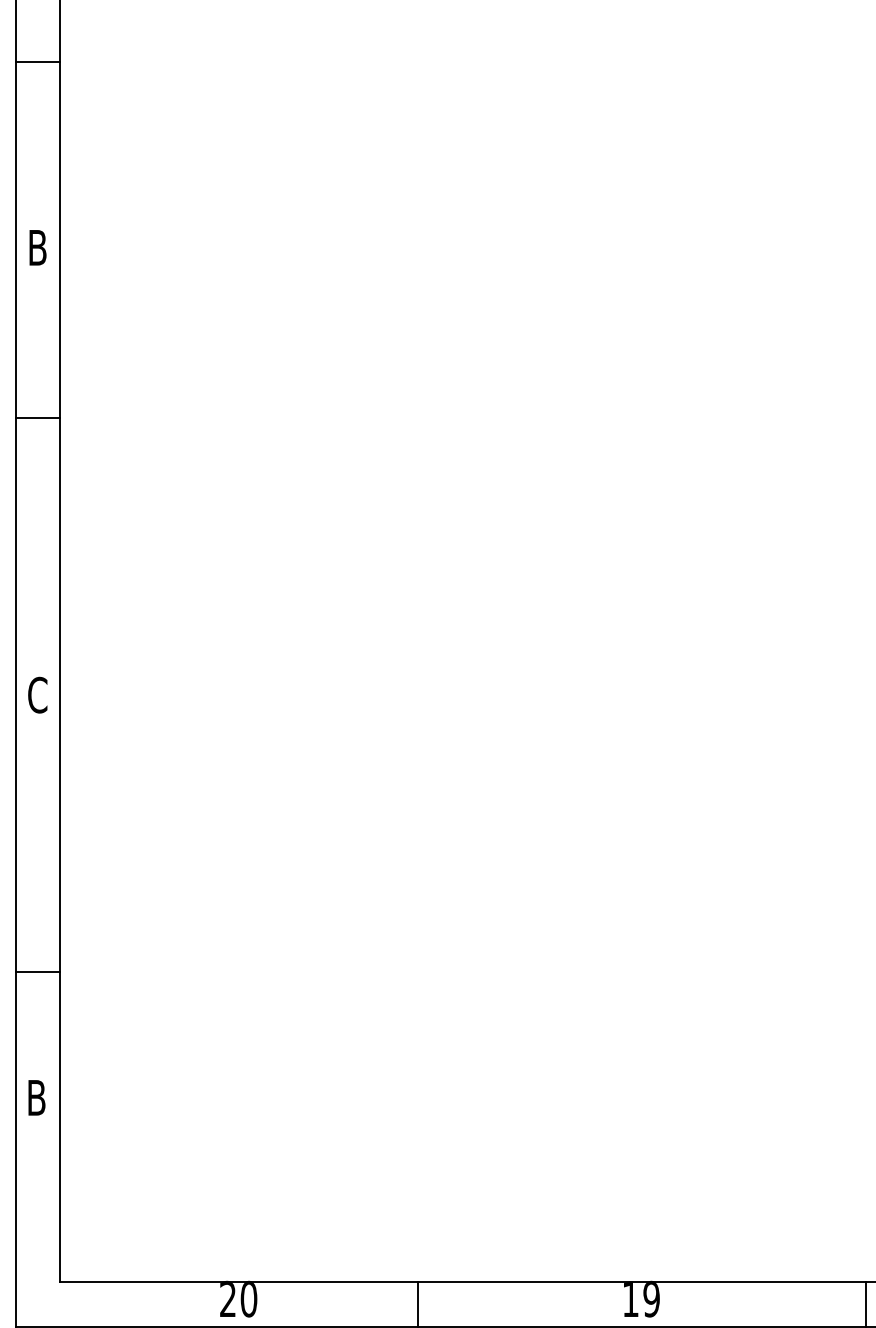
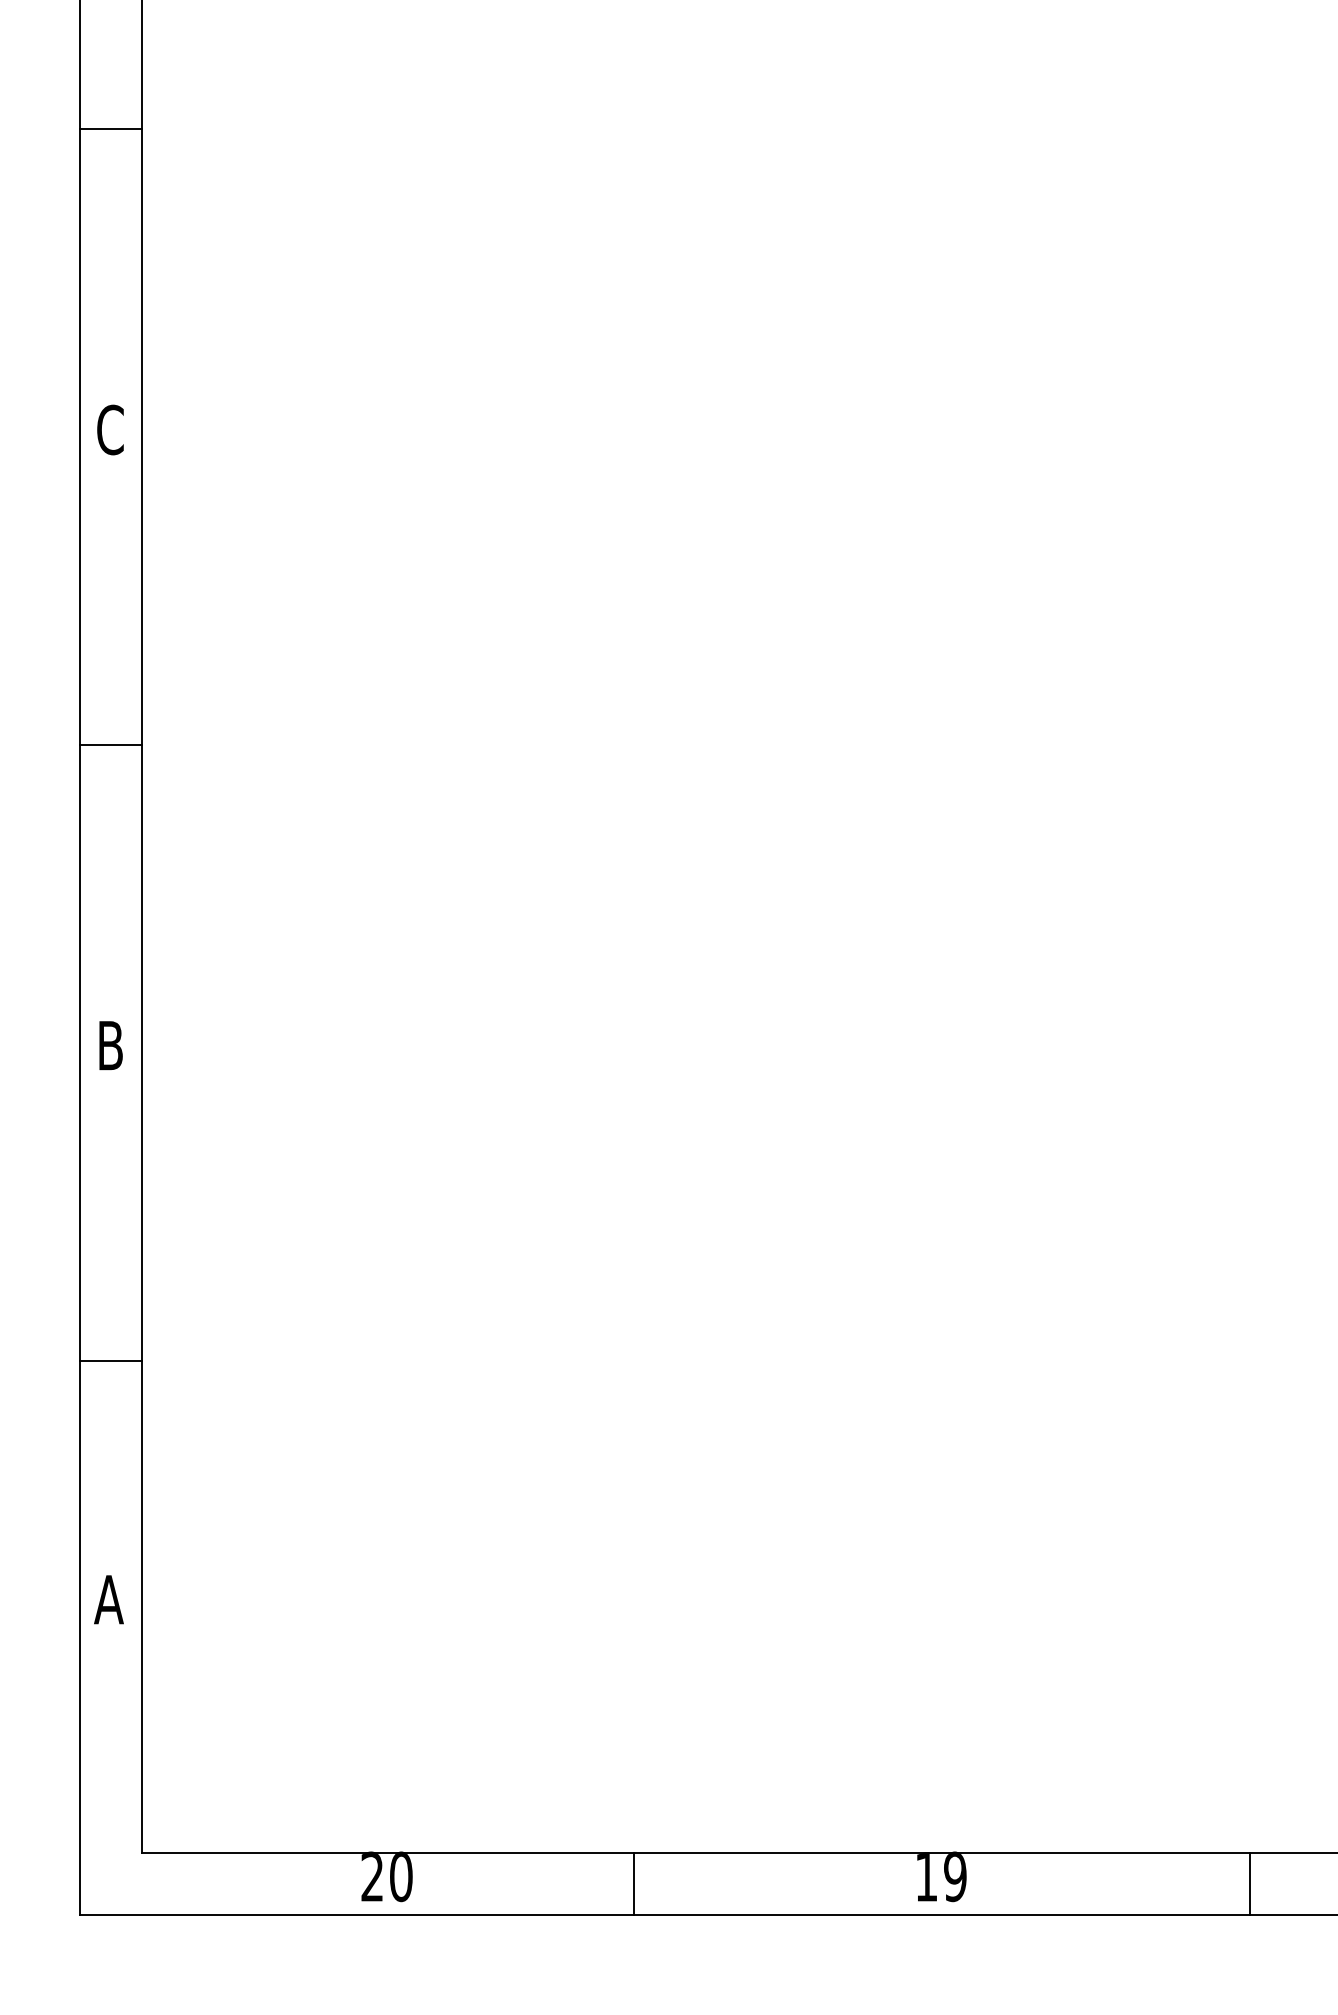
line: (37, 62) -> (110, 129), moved
text: (37, 247) -> (110, 429), B -> C
line: (37, 417) -> (110, 744), moved
text: (37, 695) -> (110, 1045), C -> B
line: (37, 971) -> (110, 1360), moved
text: (36, 1097) -> (108, 1599), B -> A

